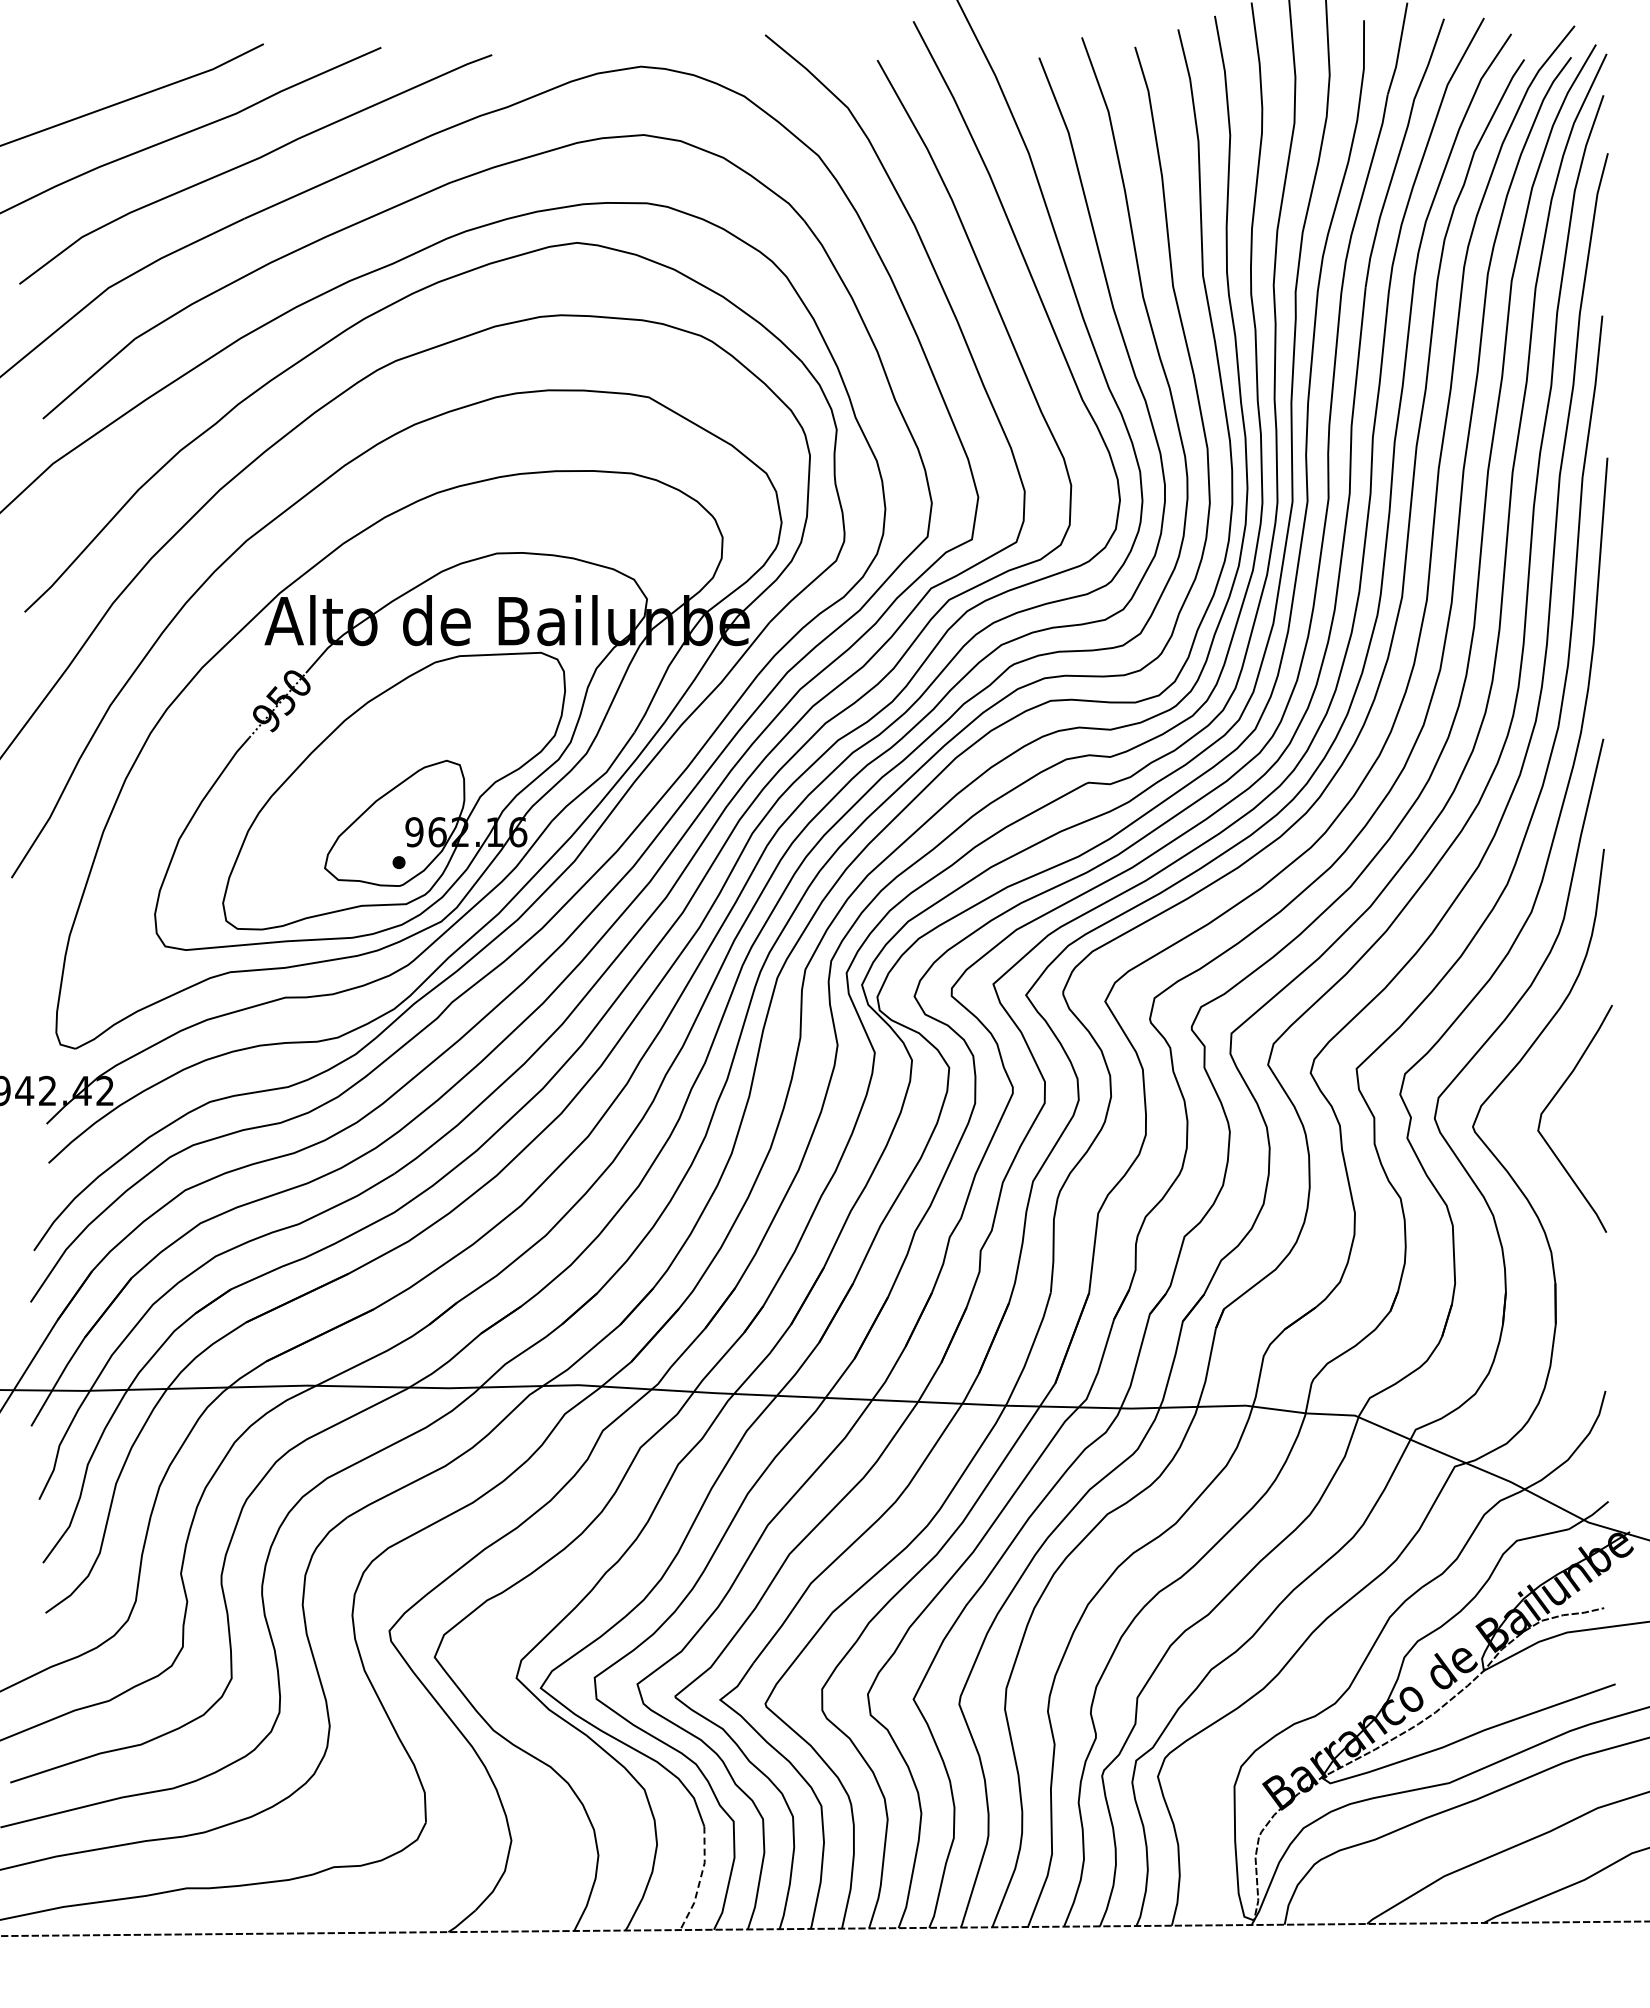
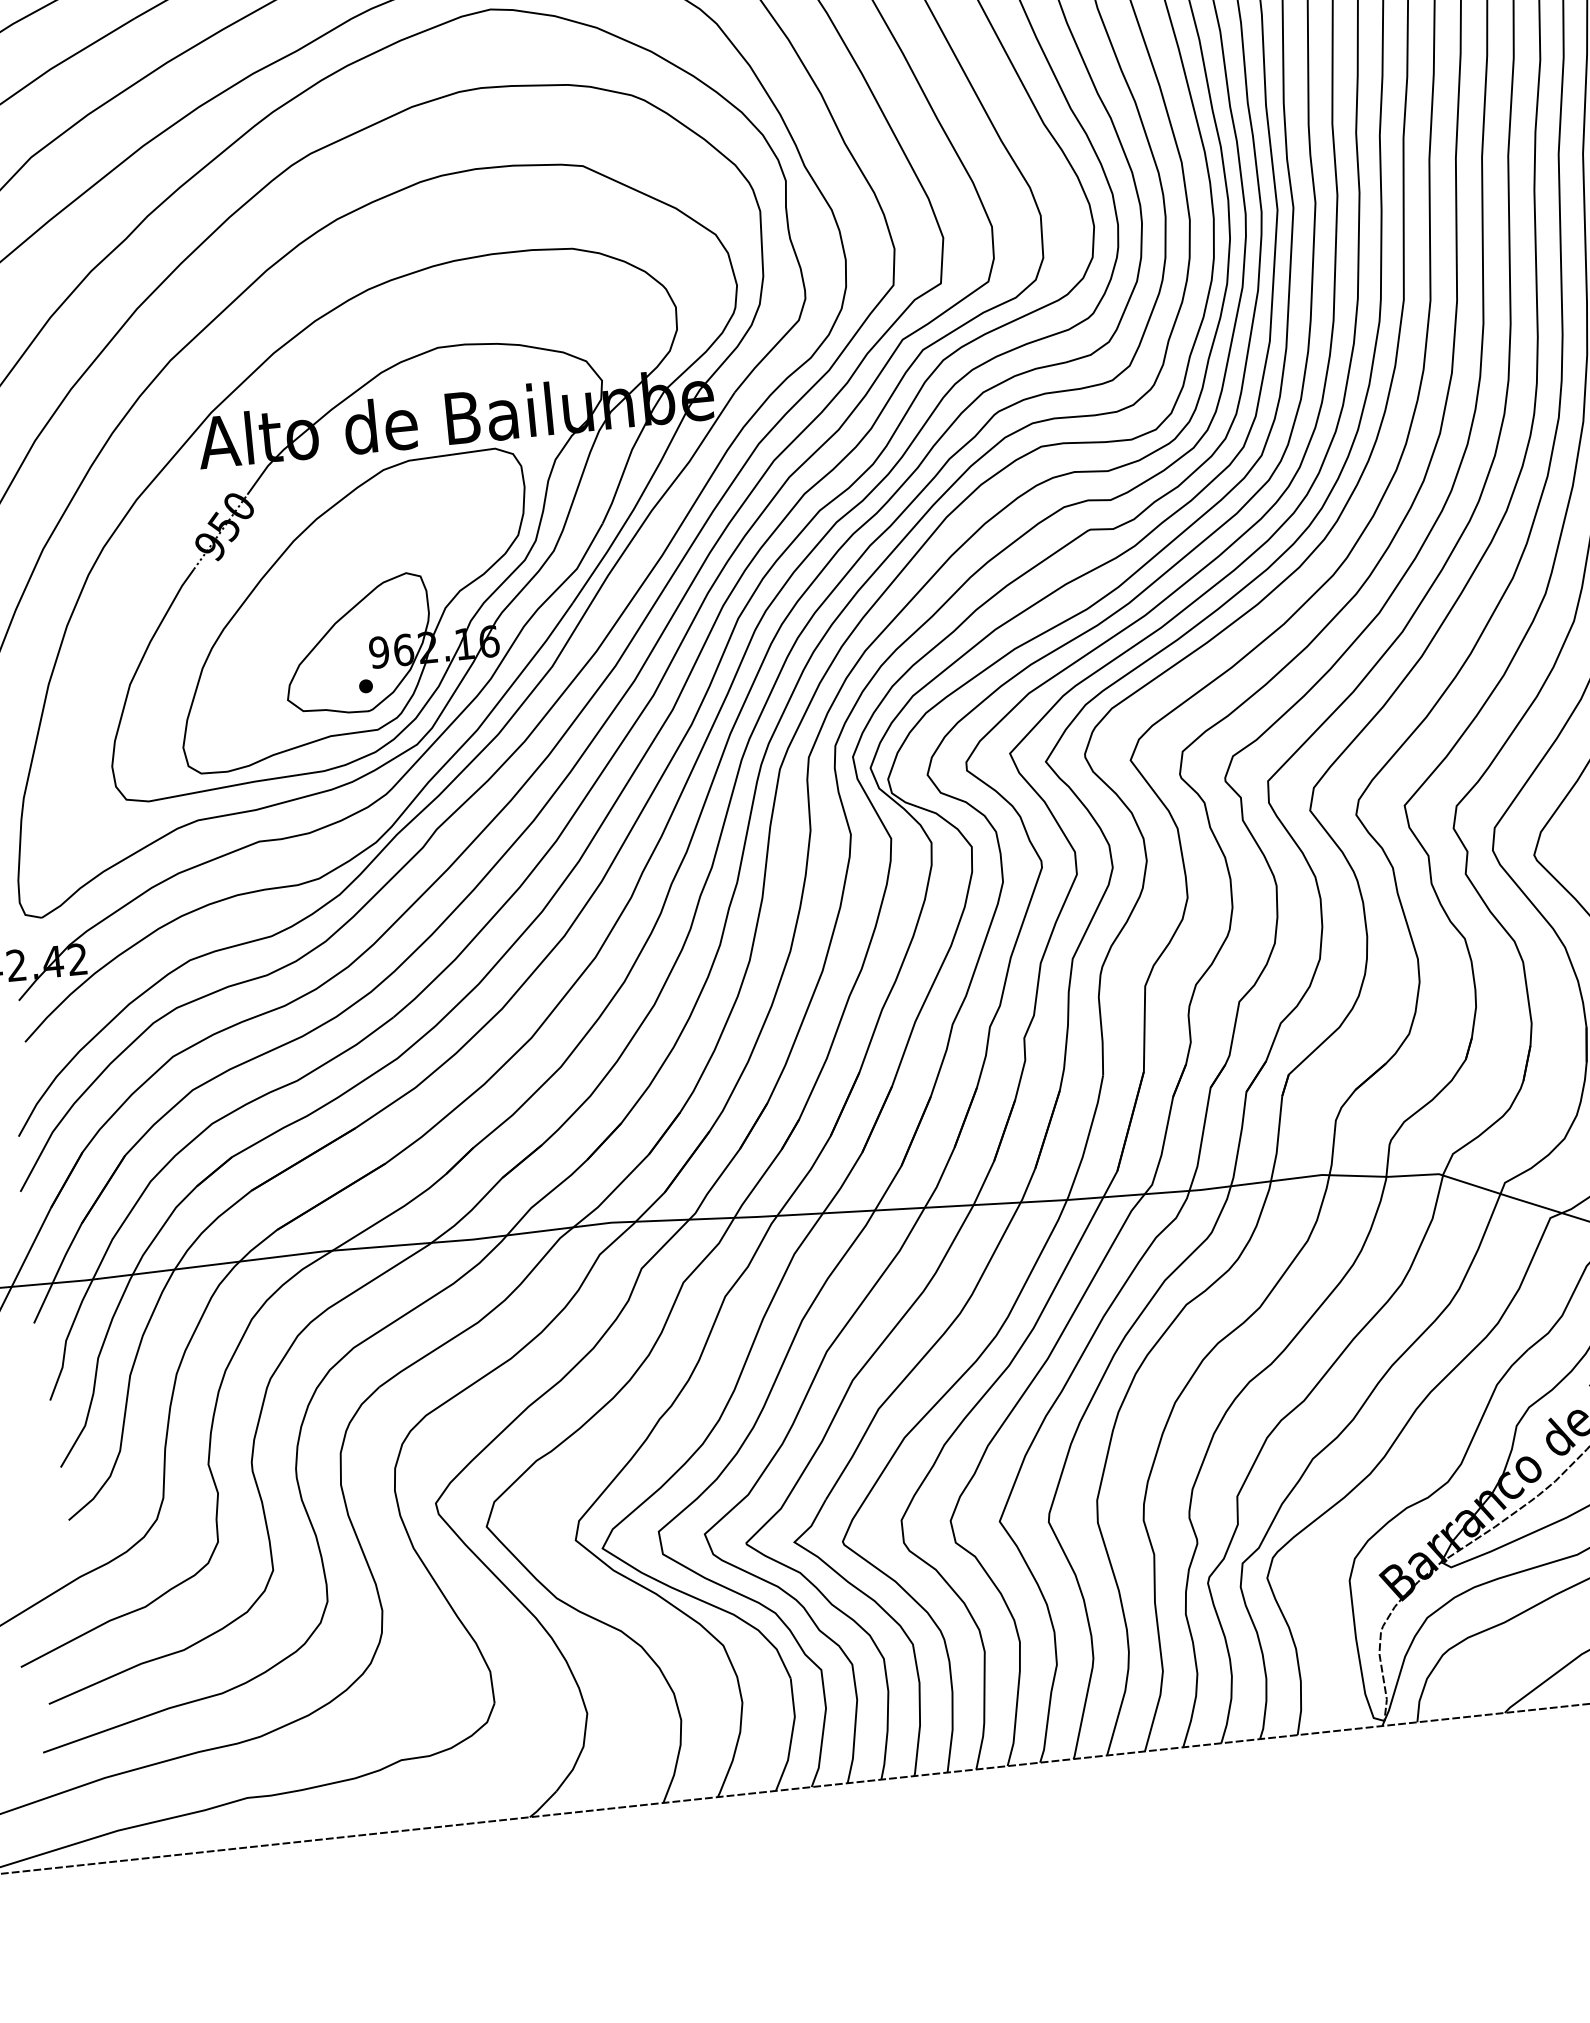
line: (700, 1879) -> (792, 1735), dashed -> solid

